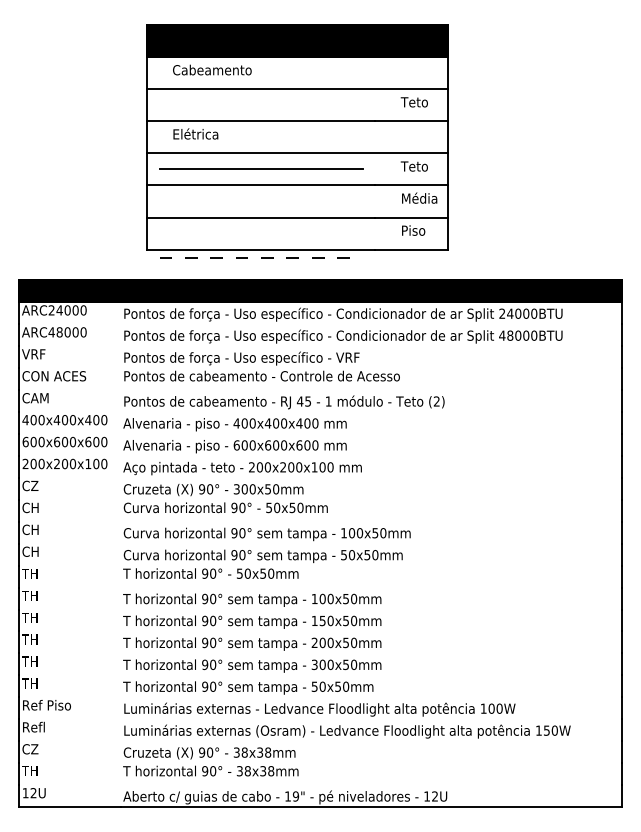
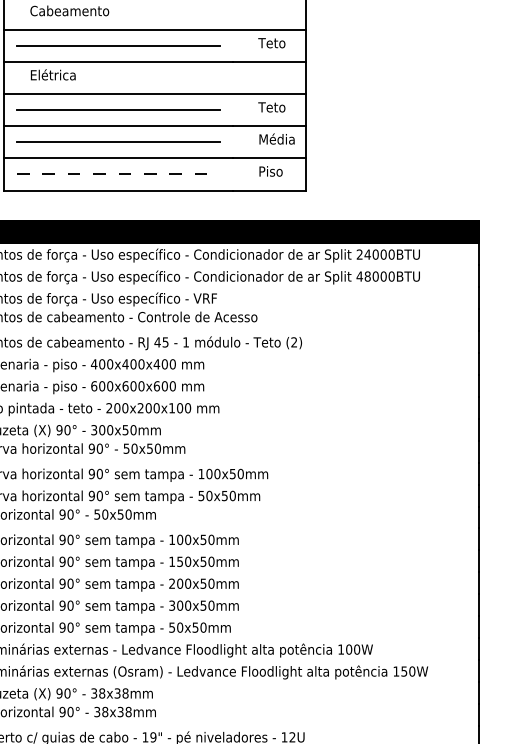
line: (260, 105) -> (117, 46), added
line: (260, 201) -> (117, 142), added
line: (247, 257) -> (104, 174), moved

